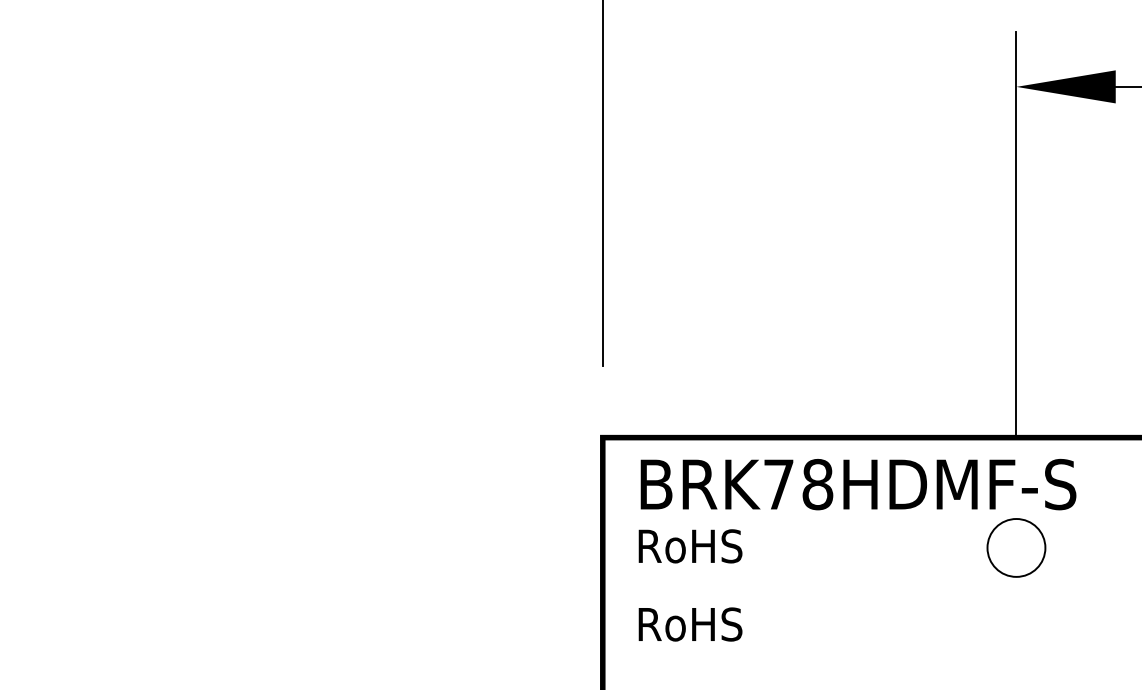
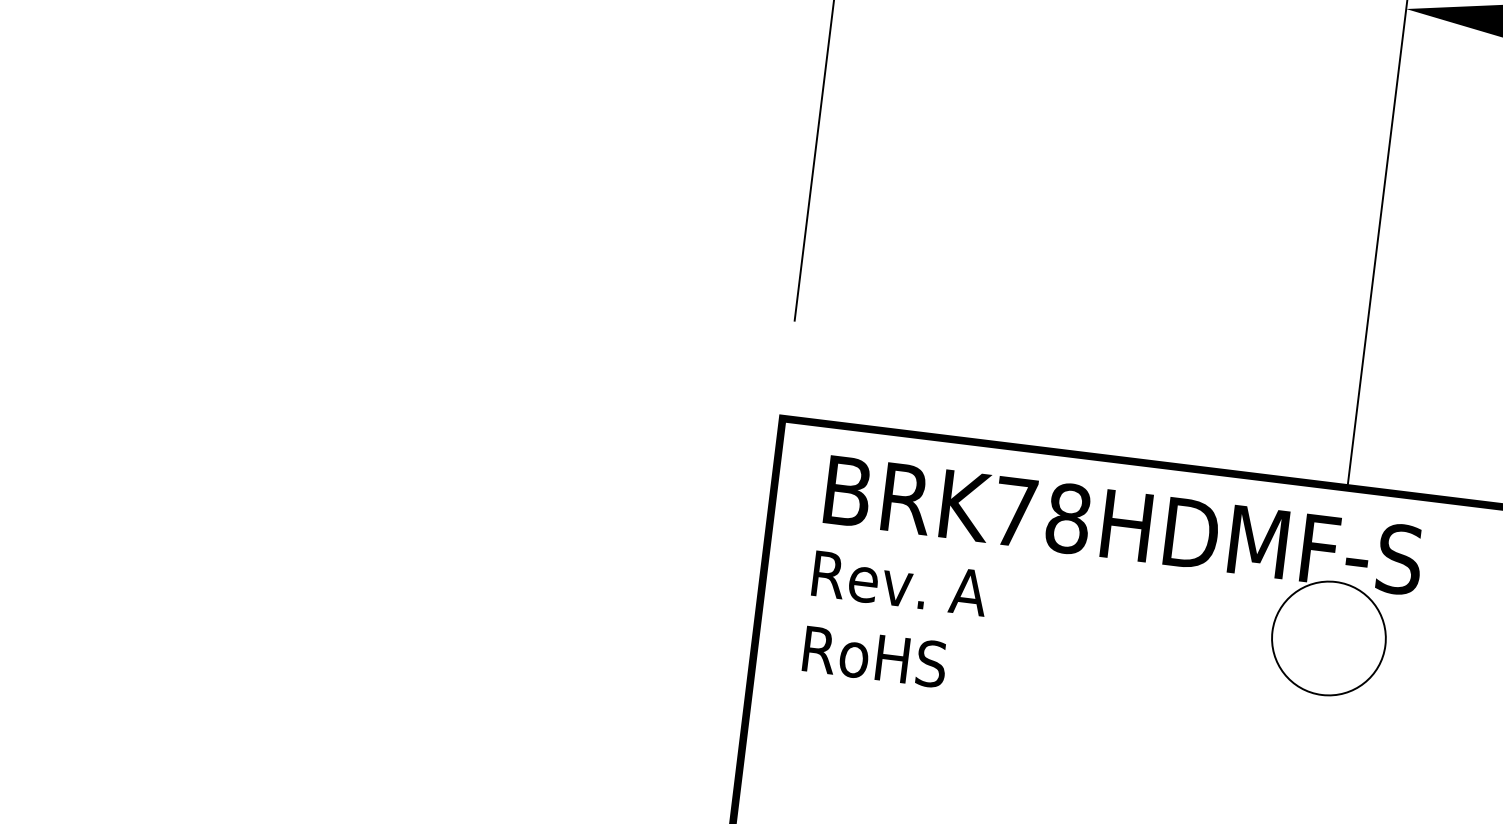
text: (715, 546) -> (918, 586), RoHS -> Rev. A
circle: (1016, 547) -> (1329, 637), size x1.43
text: (690, 624) -> (874, 656), moved

